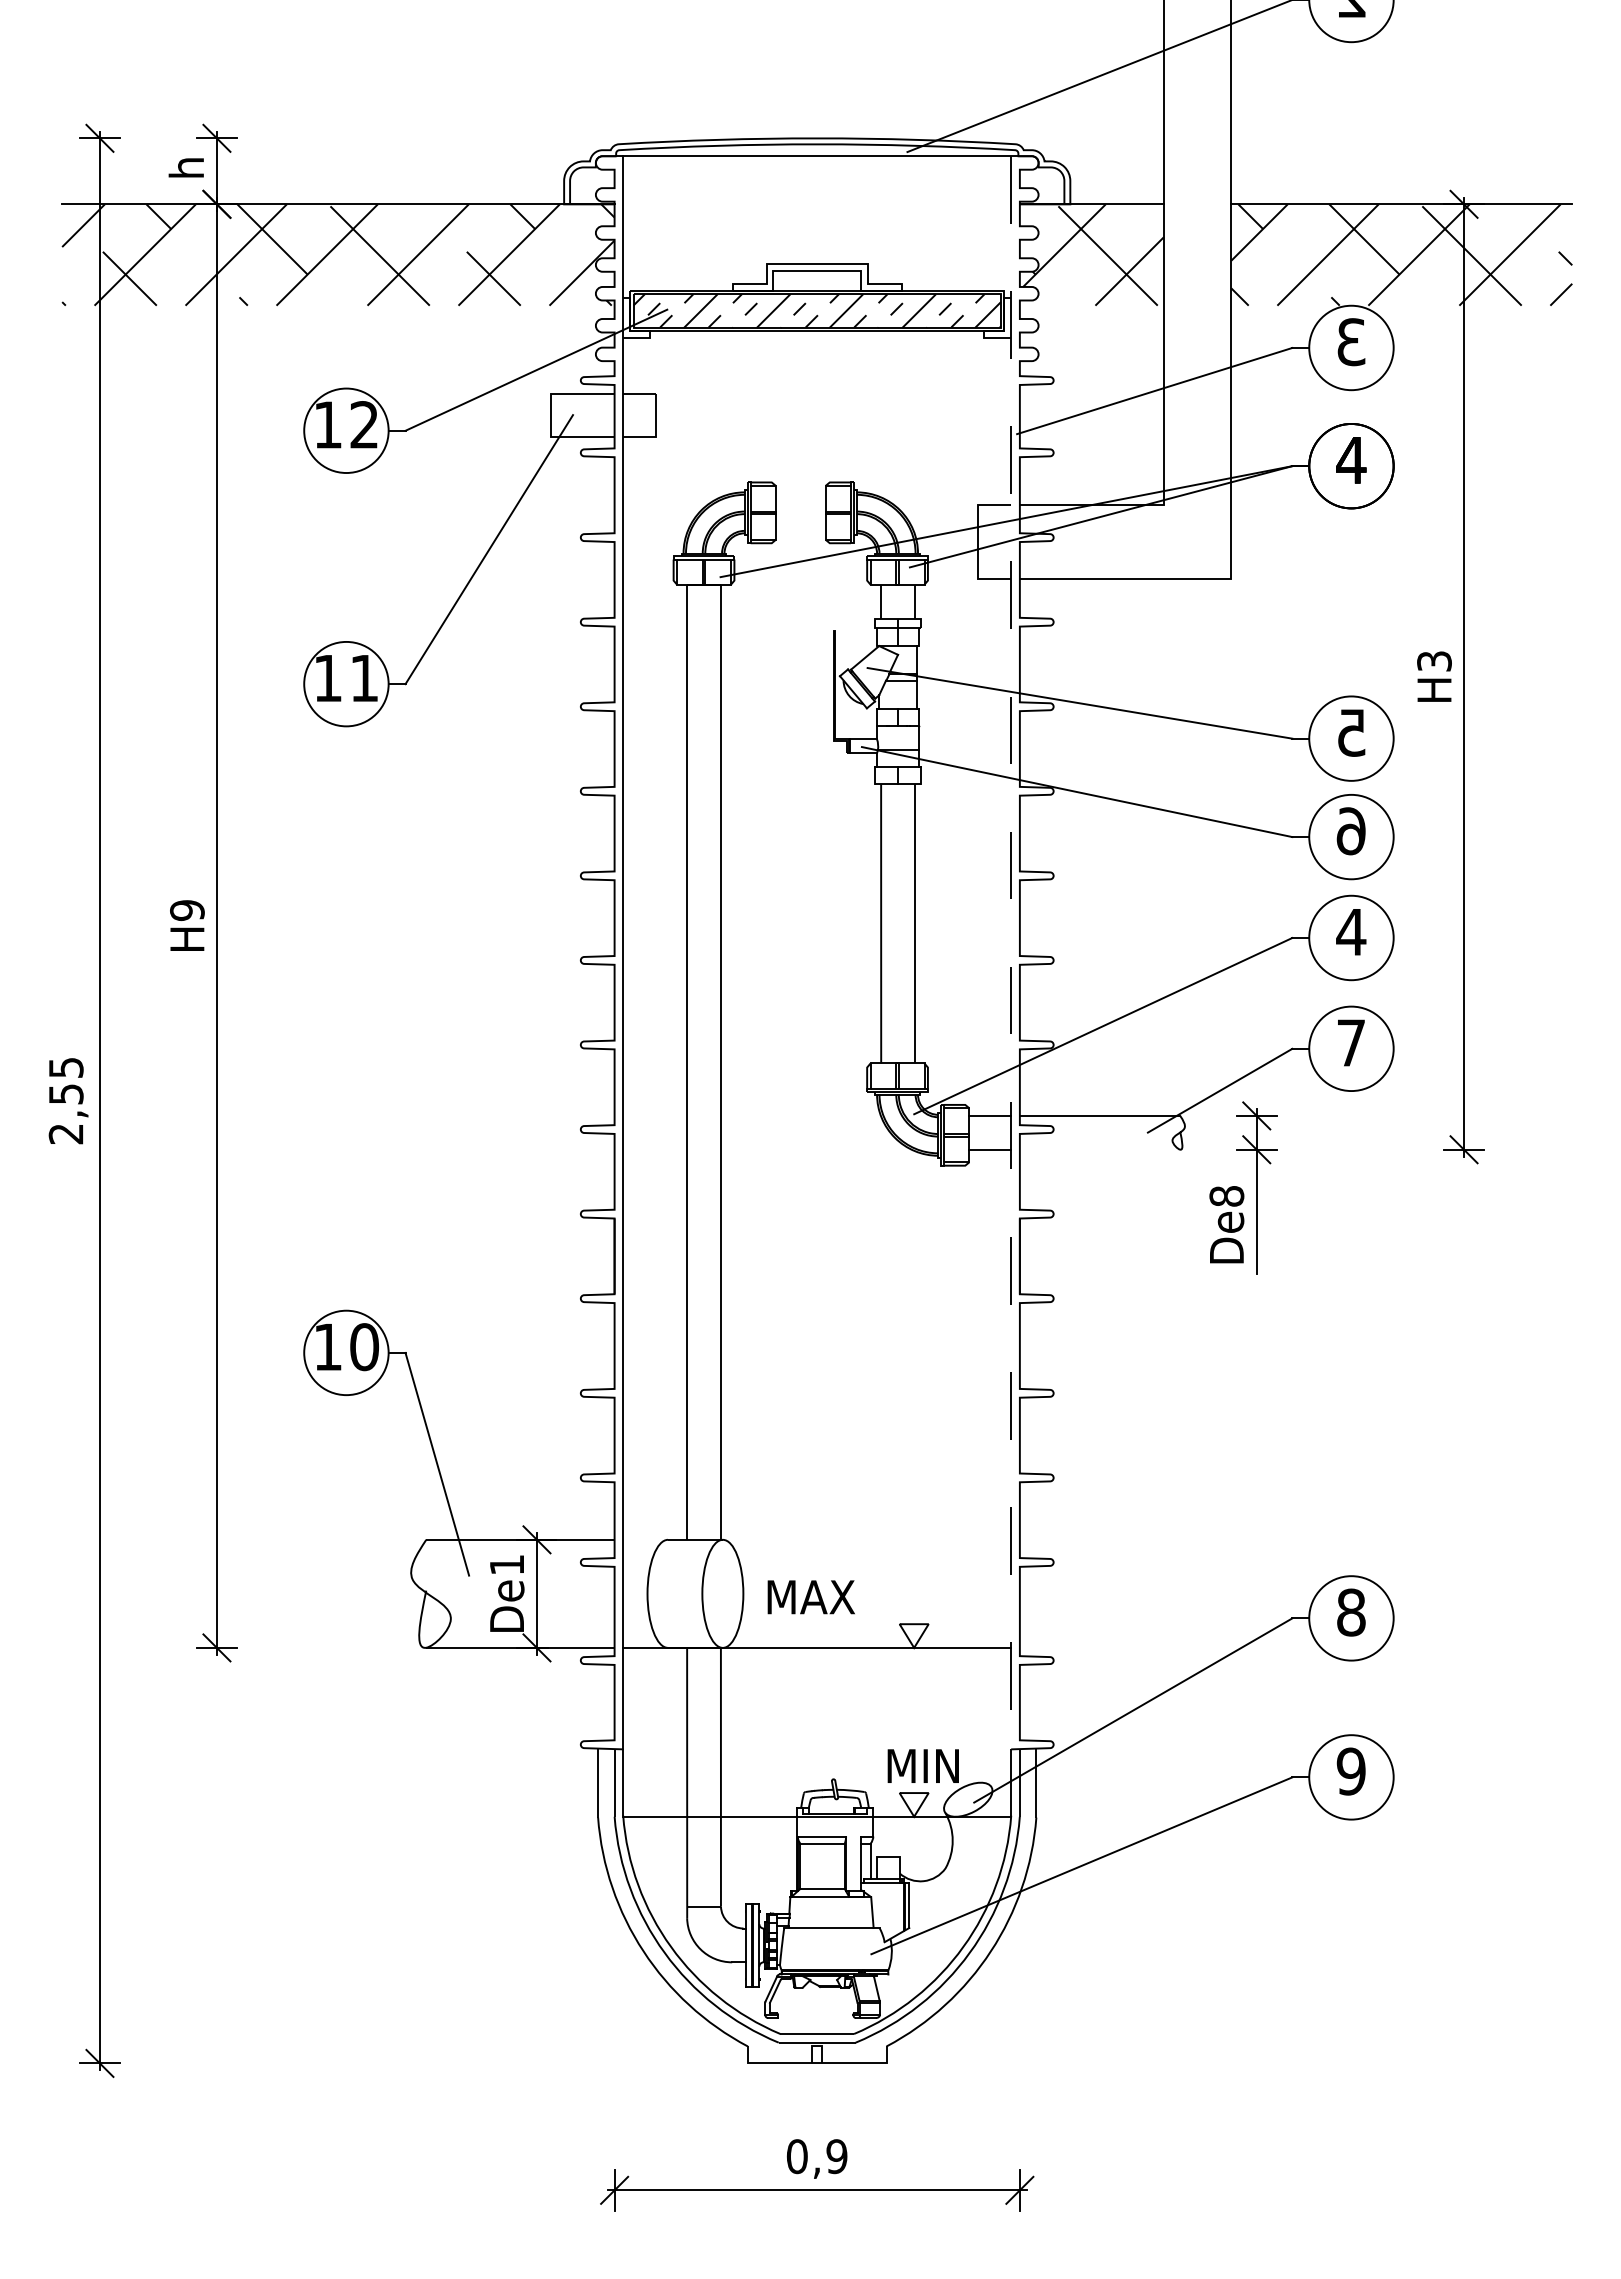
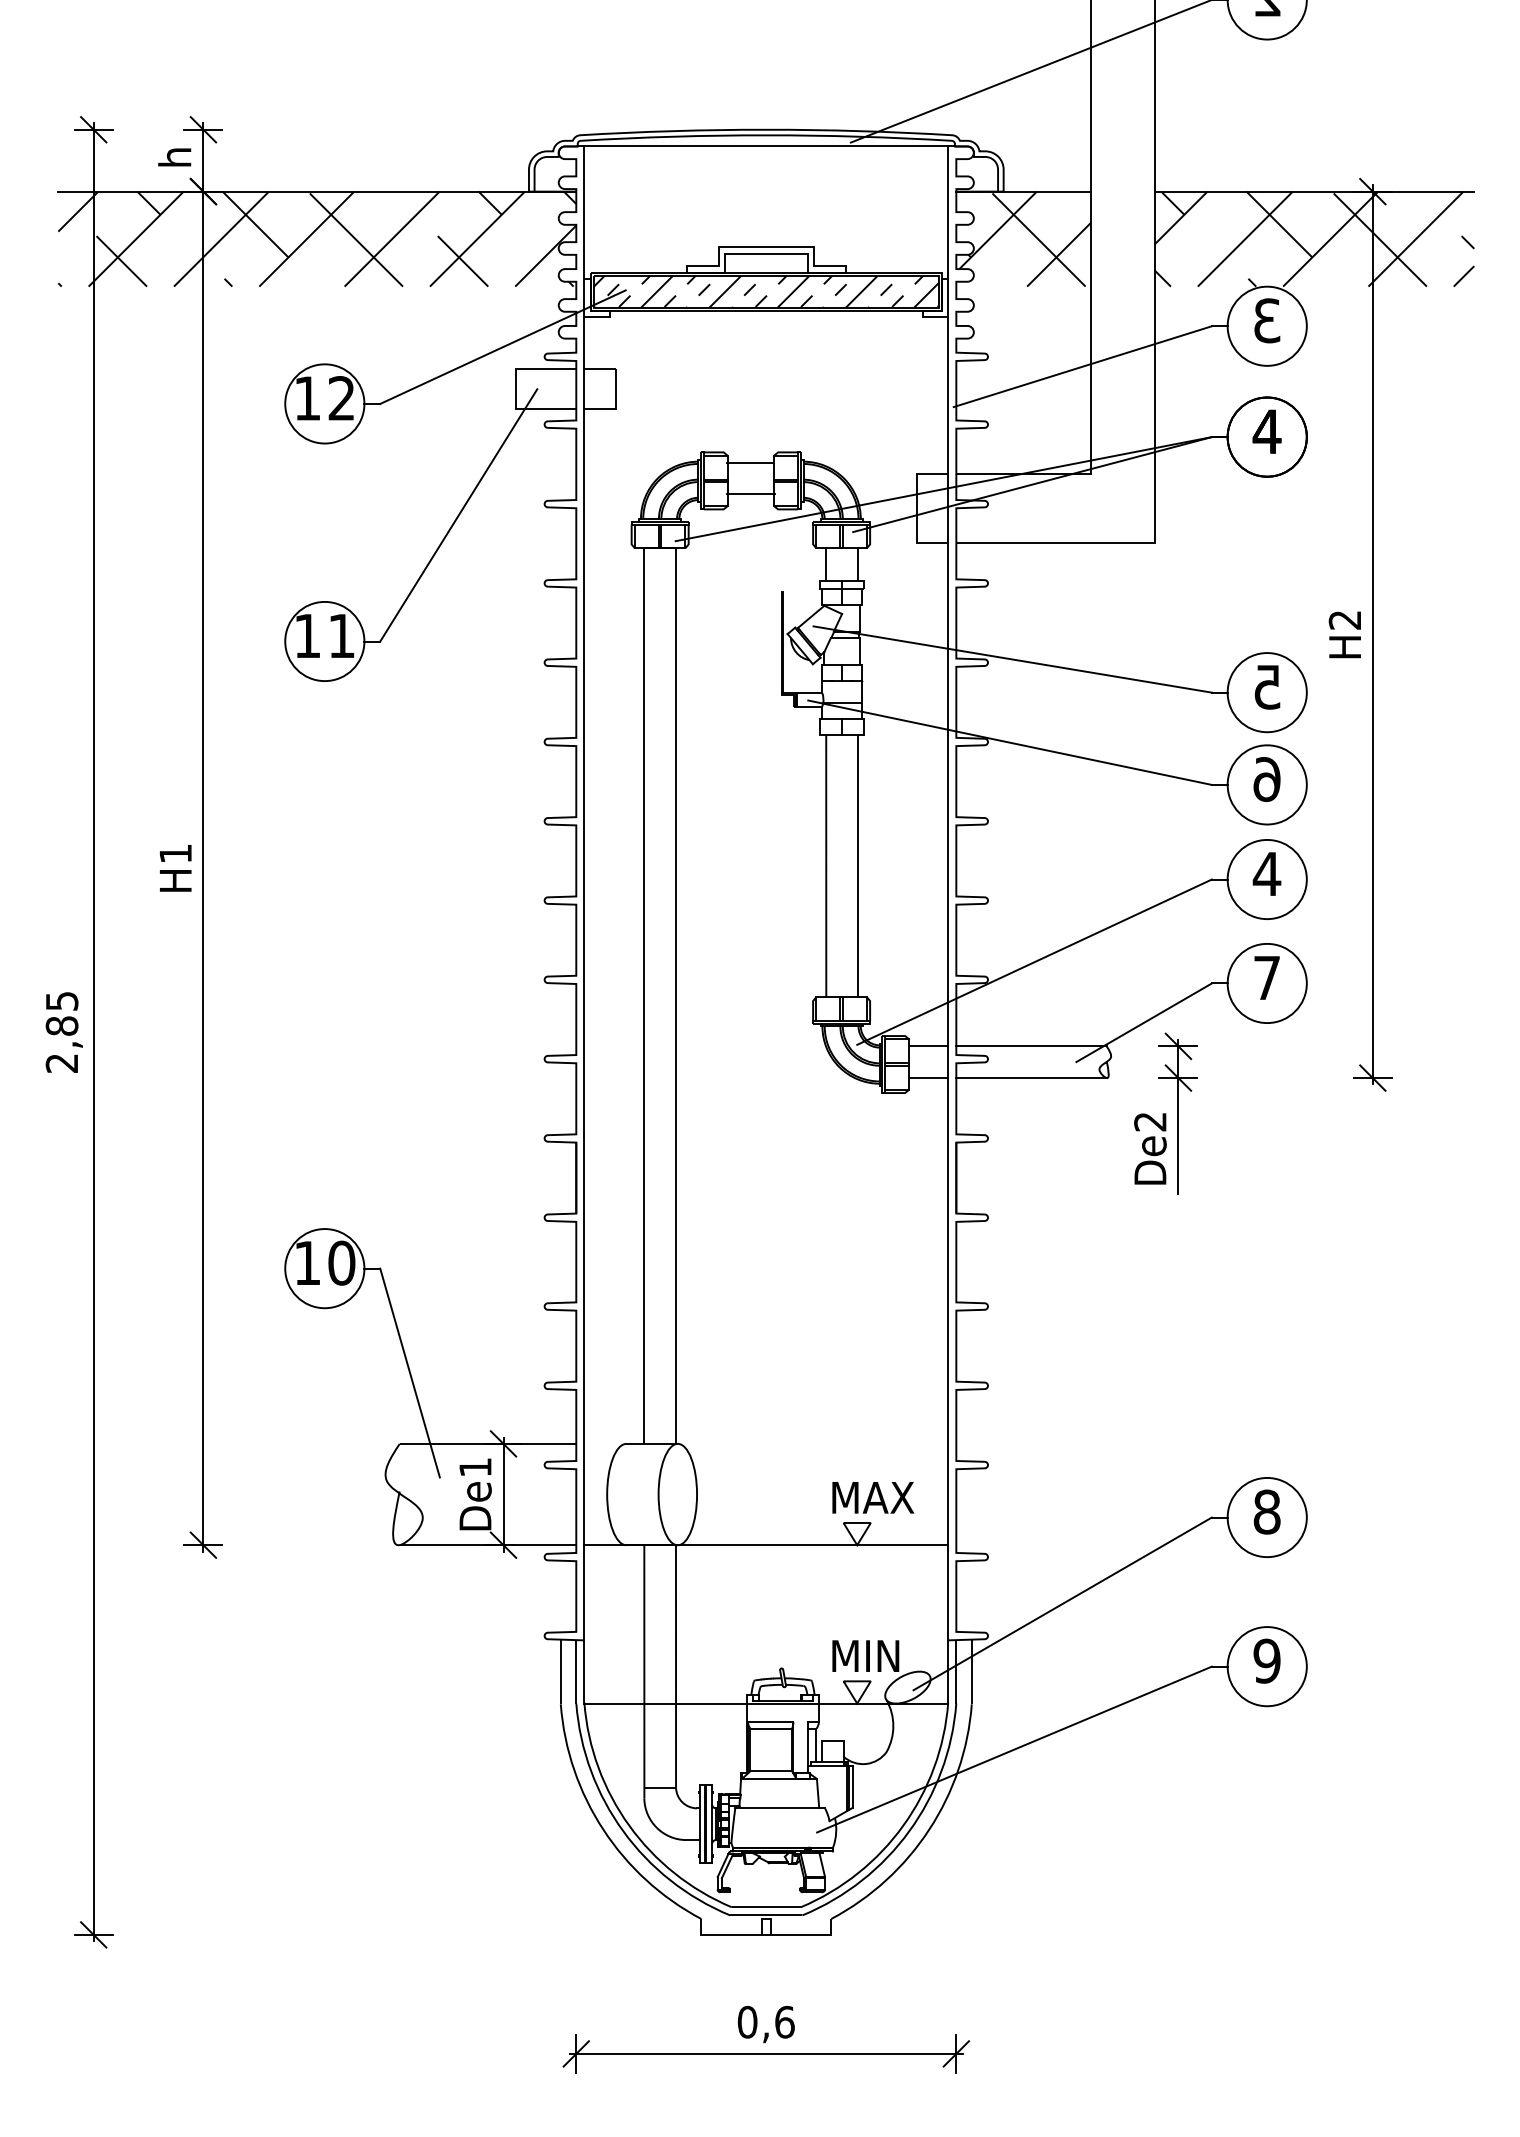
line: (800, 493) -> (750, 462), added
line: (800, 527) -> (750, 494), added
text: (1434, 661) -> (1345, 620), H3 -> H2
text: (187, 910) -> (175, 853), H9 -> H1
line: (1011, 952) -> (948, 893), dashed -> solid
text: (65, 1093) -> (61, 1025), 2,55 -> 2,85
line: (1099, 1149) -> (1030, 1077), added
text: (1226, 1196) -> (1150, 1121), De8 -> De2
text: (810, 1597) -> (872, 1497), moved
text: (836, 2156) -> (784, 2022), 0,9 -> 0,6

